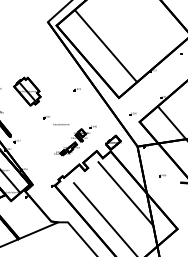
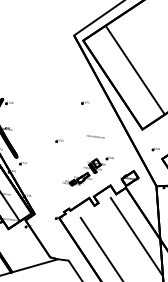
part: (76, 89) -> (84, 102), moved
part: (27, 91) -> (41, 109), removed
text: (61, 124) -> (95, 136), moved

